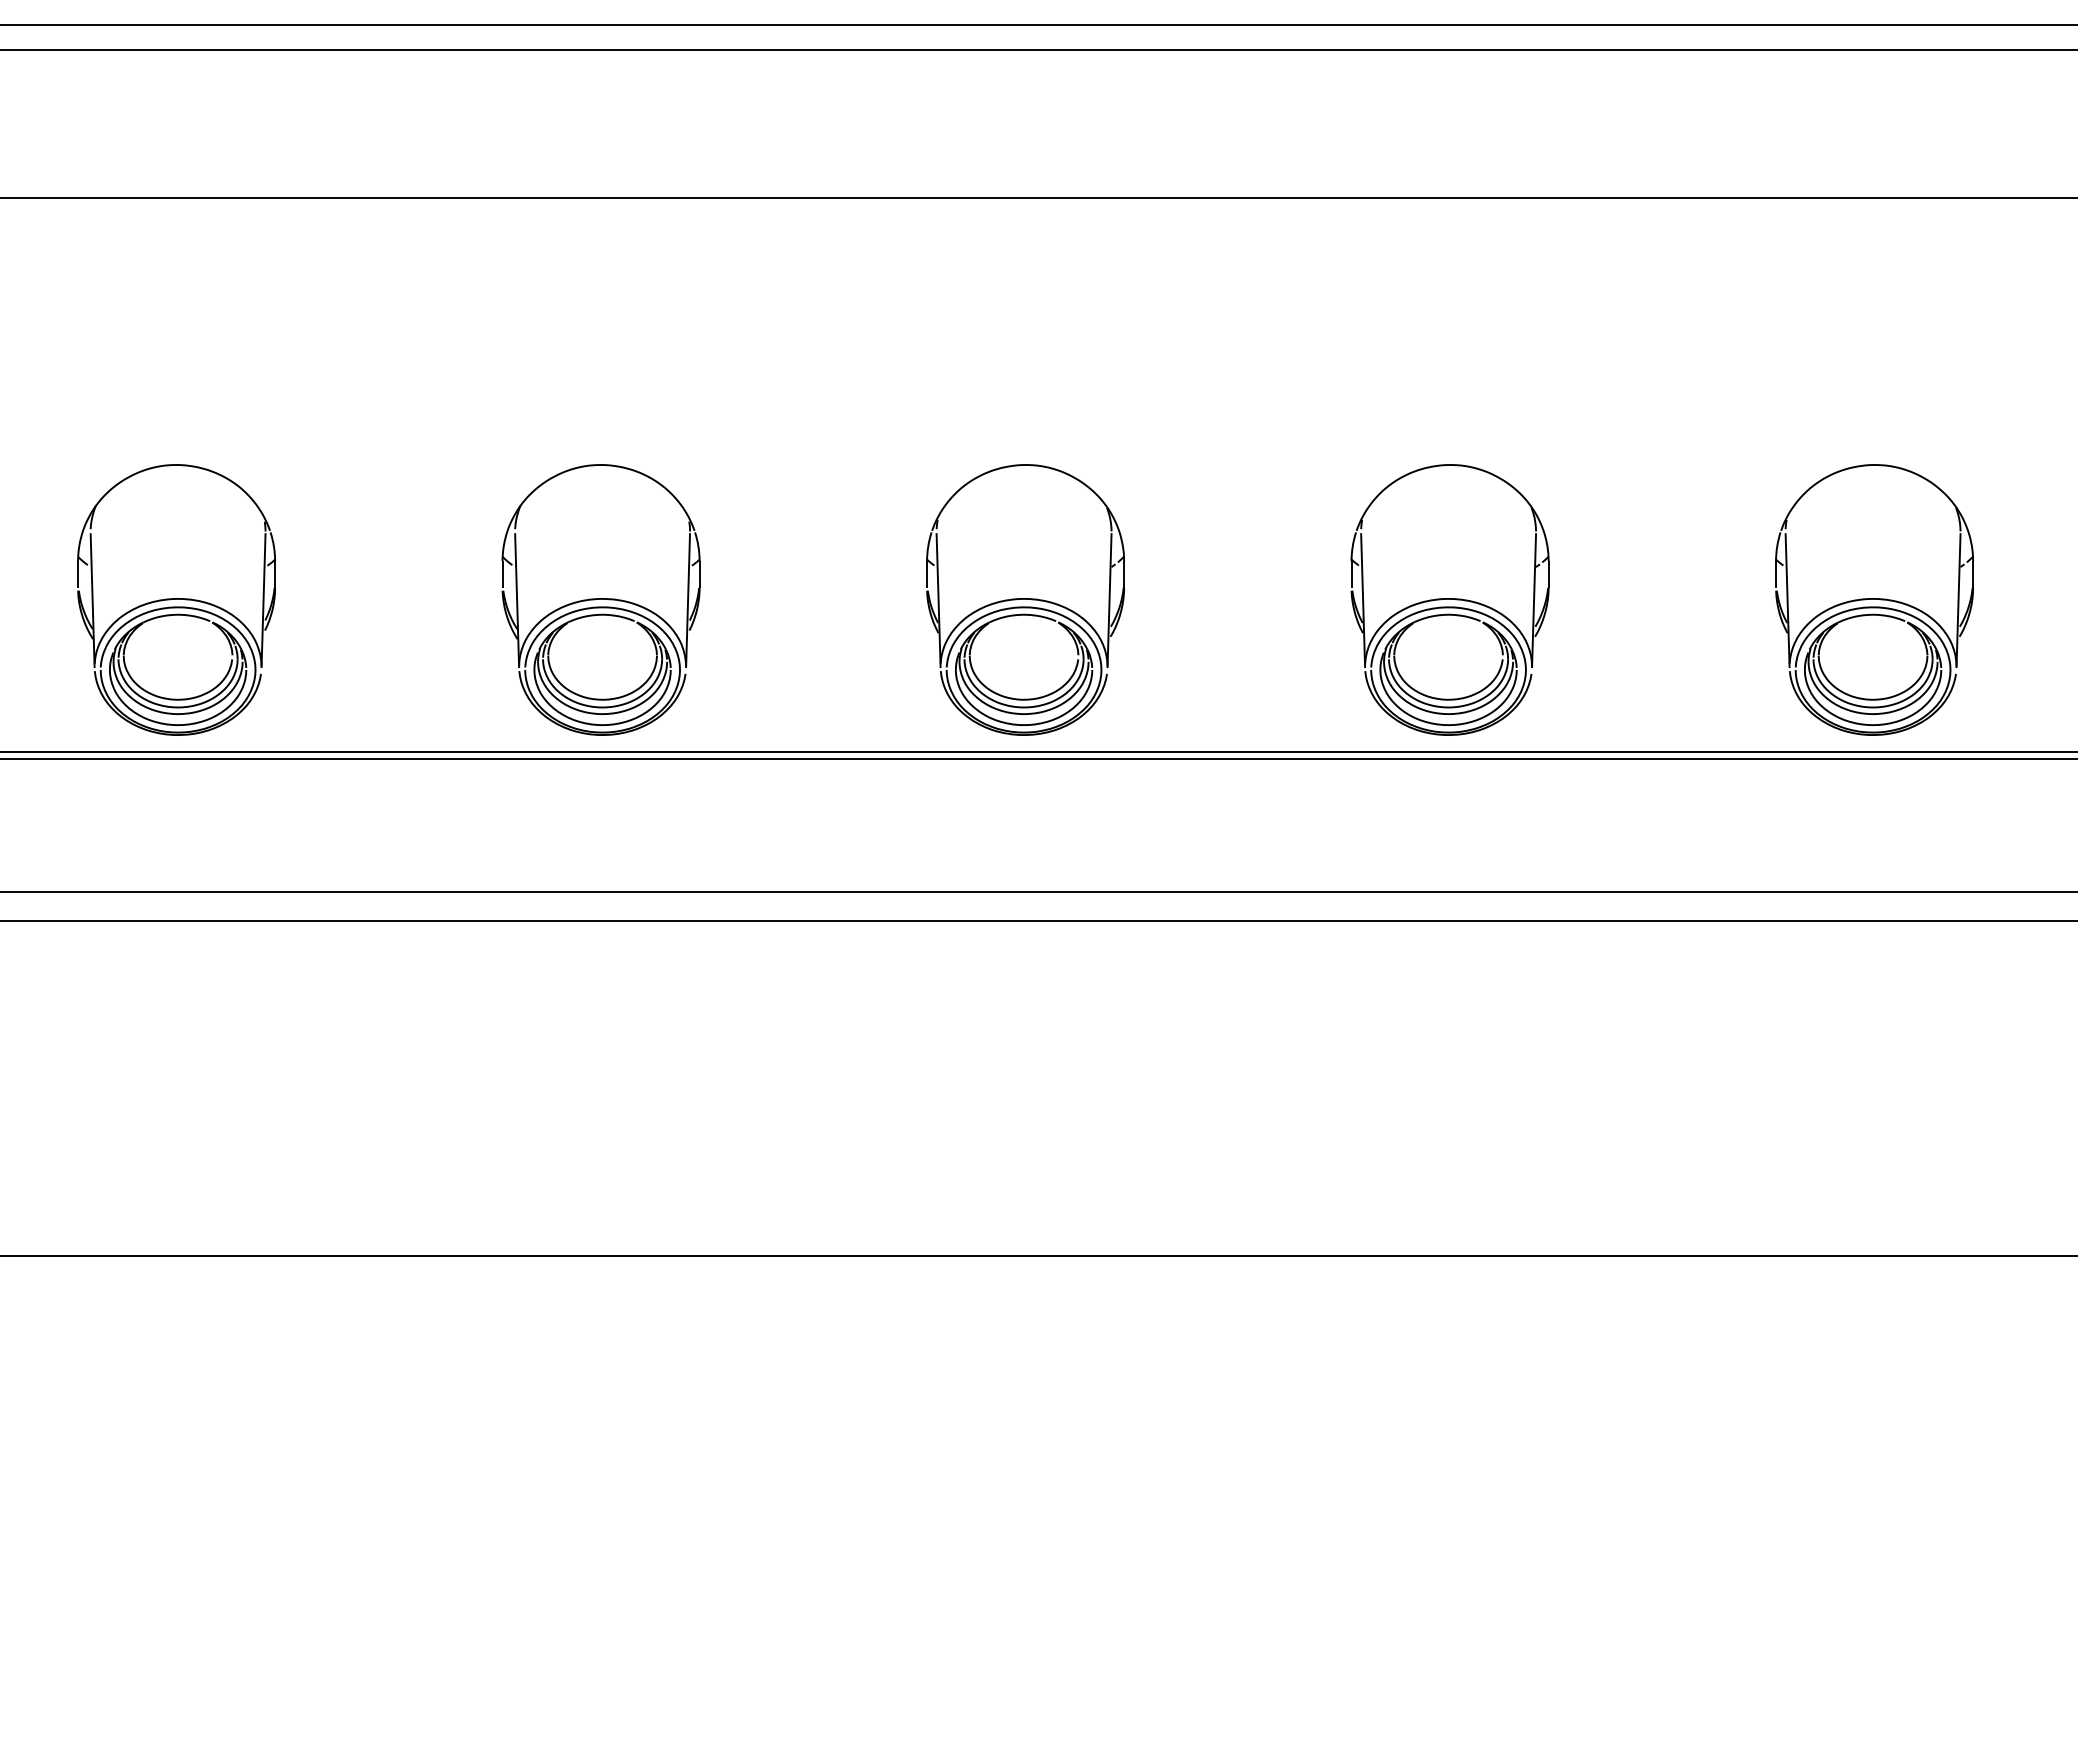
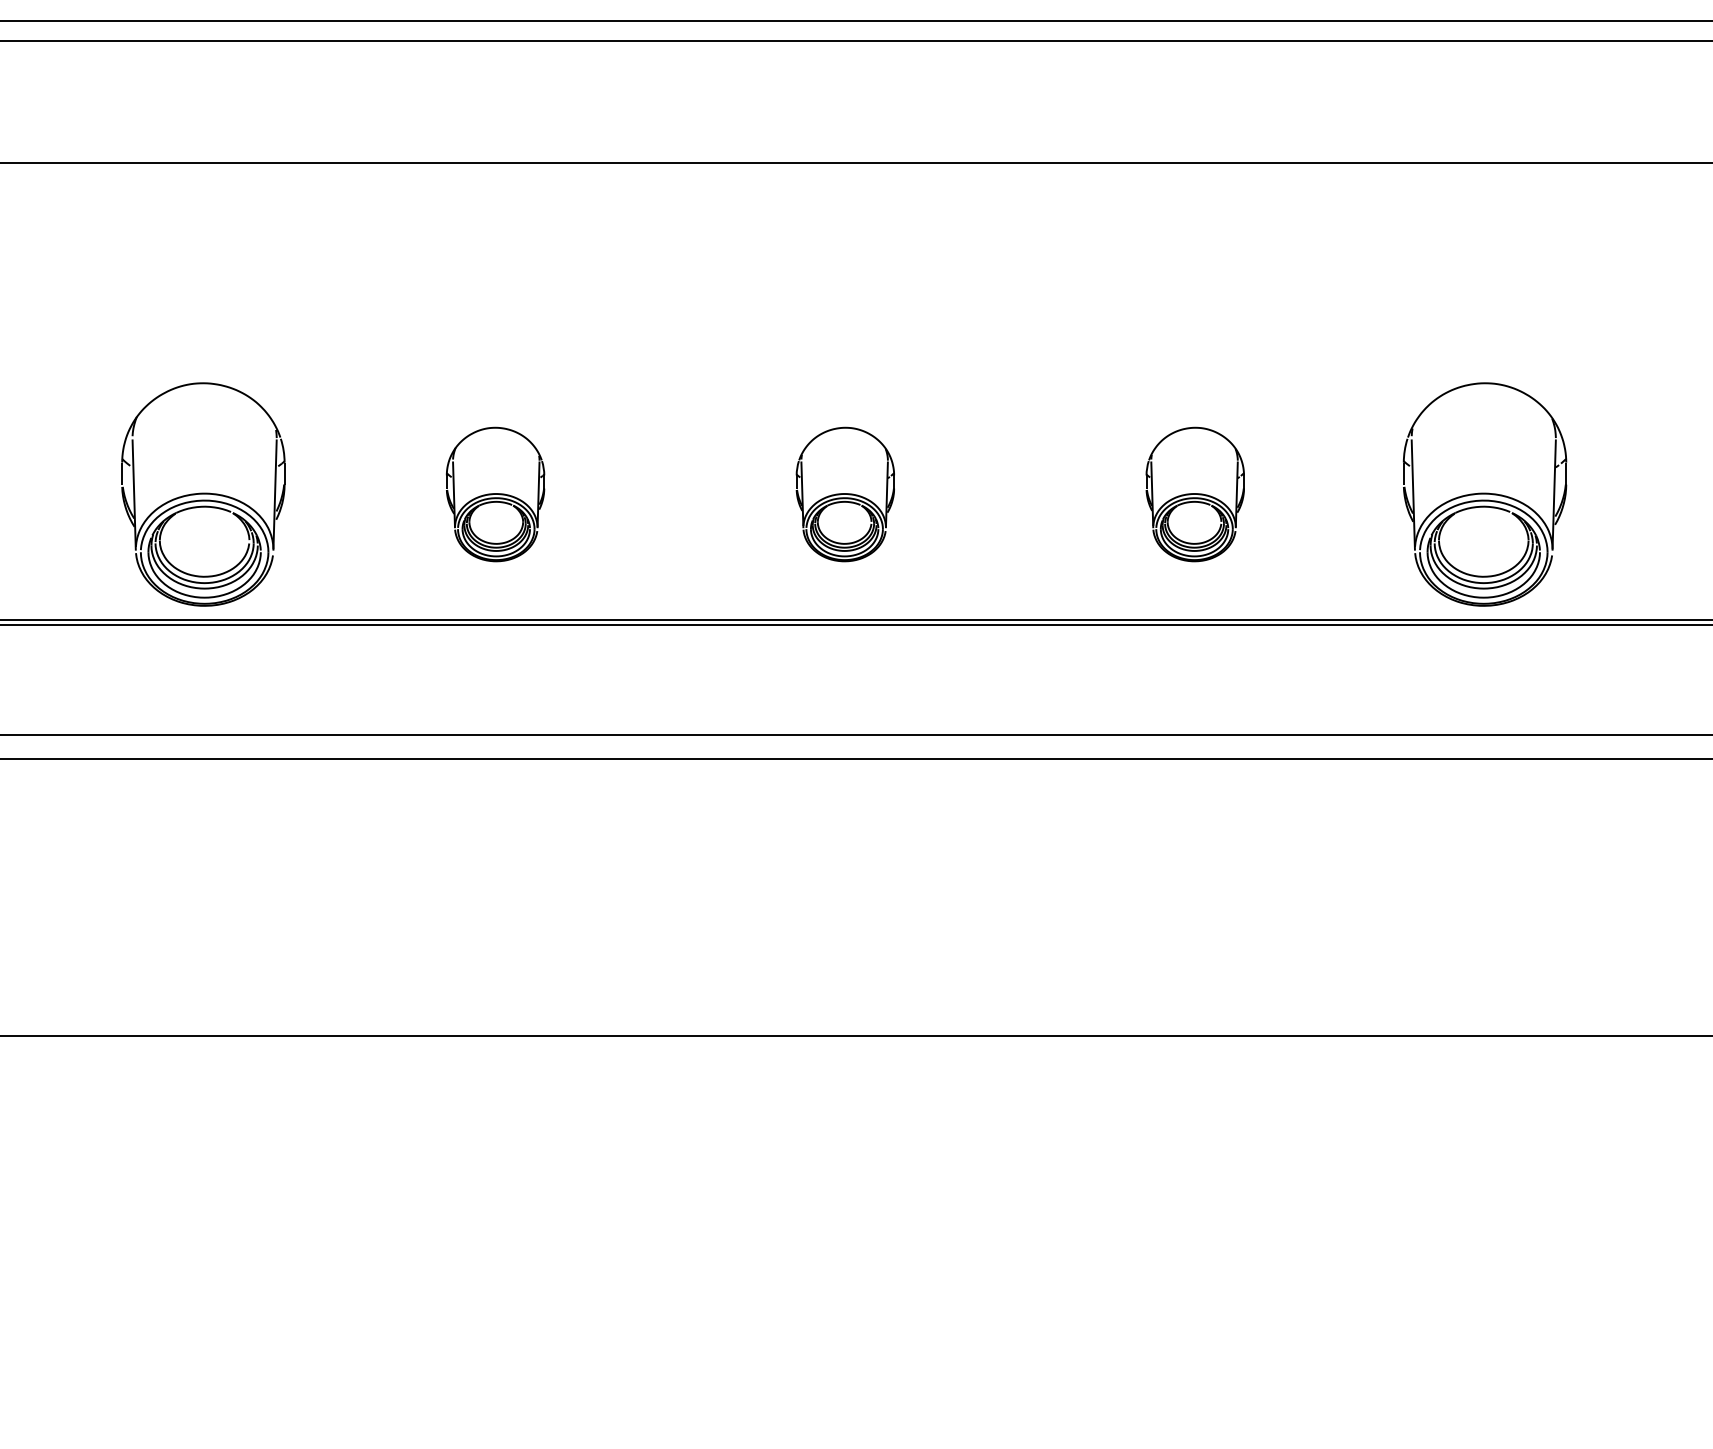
part: (176, 599) -> (203, 494), moved
part: (600, 599) -> (495, 494), size x0.6
part: (1025, 599) -> (845, 494), size x0.6
part: (1449, 599) -> (1194, 494), size x0.6
part: (1874, 599) -> (1484, 494), moved

